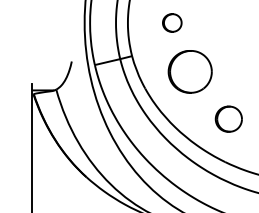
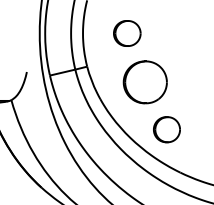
part: (172, 22) -> (127, 33), size x1.43
part: (228, 118) -> (166, 129), moved

